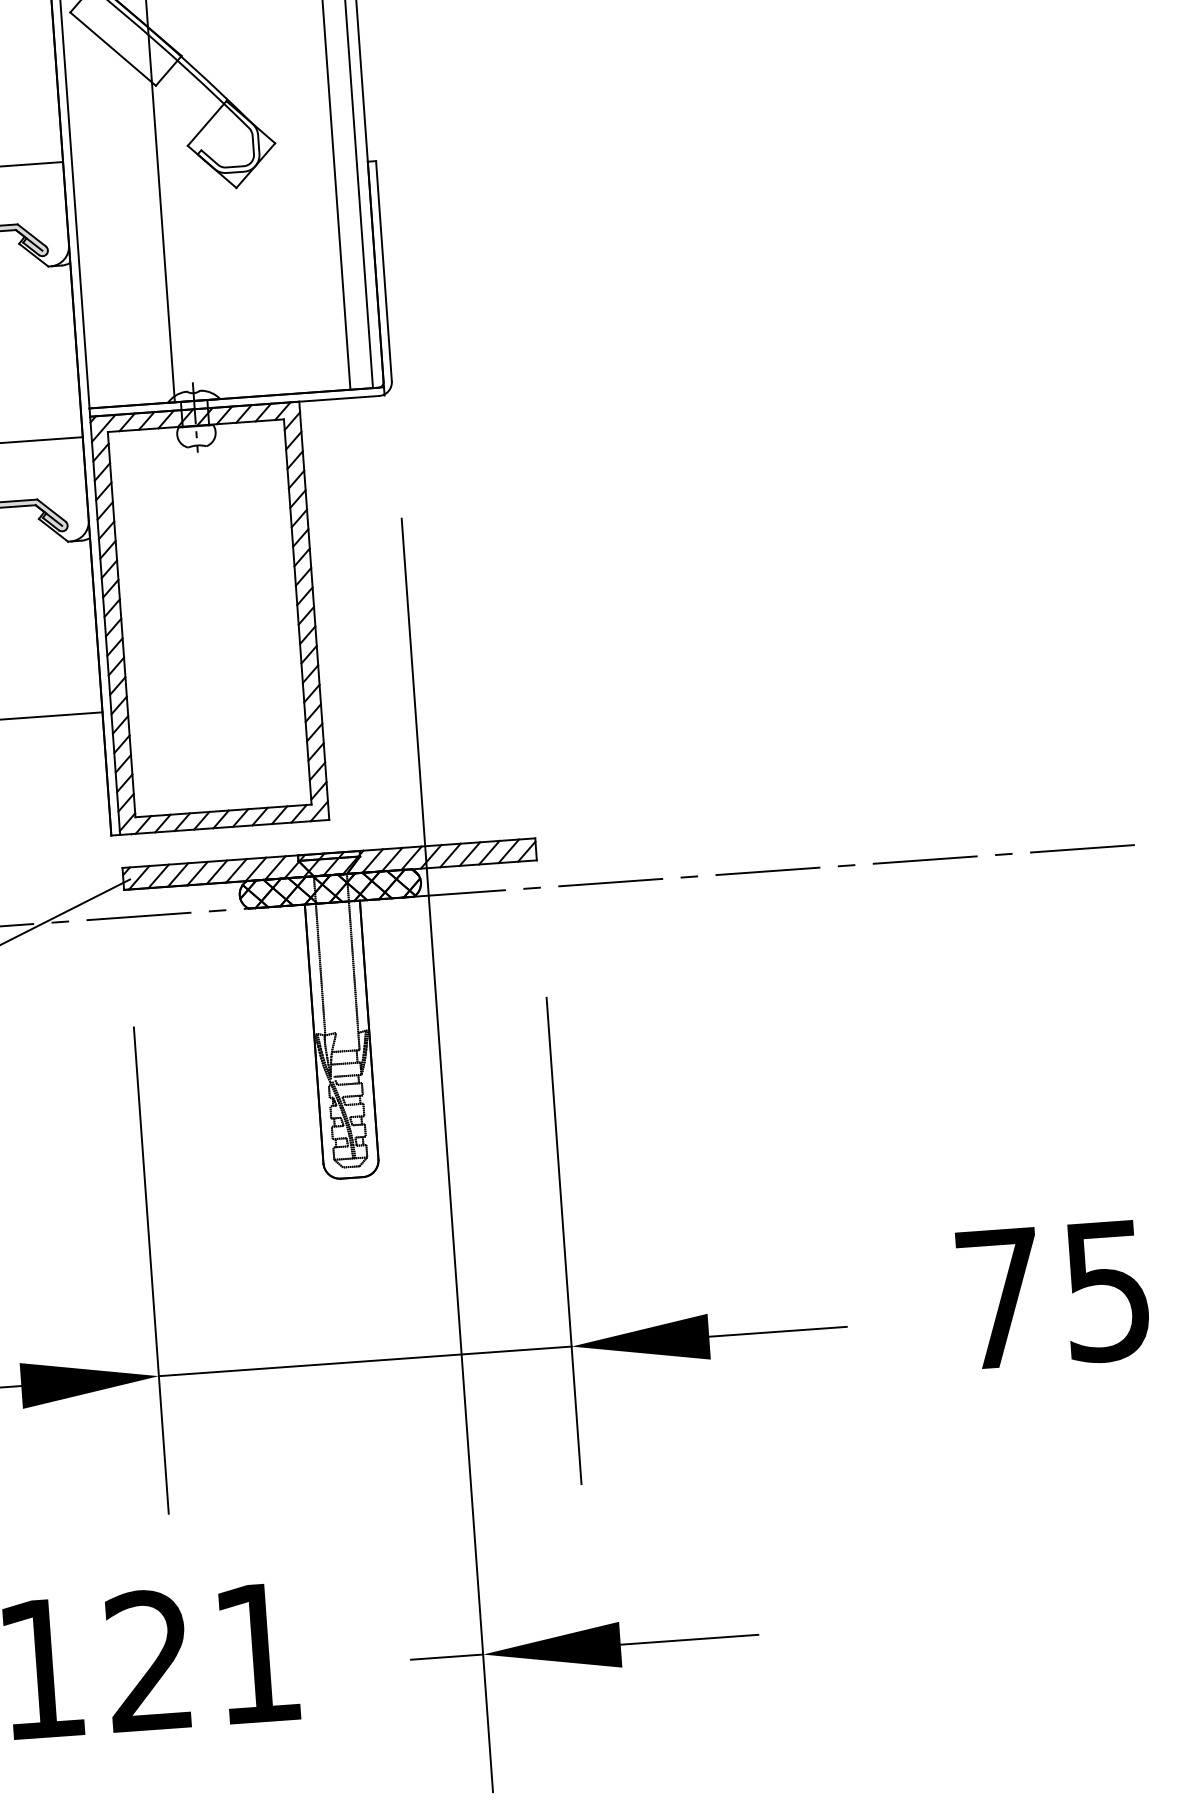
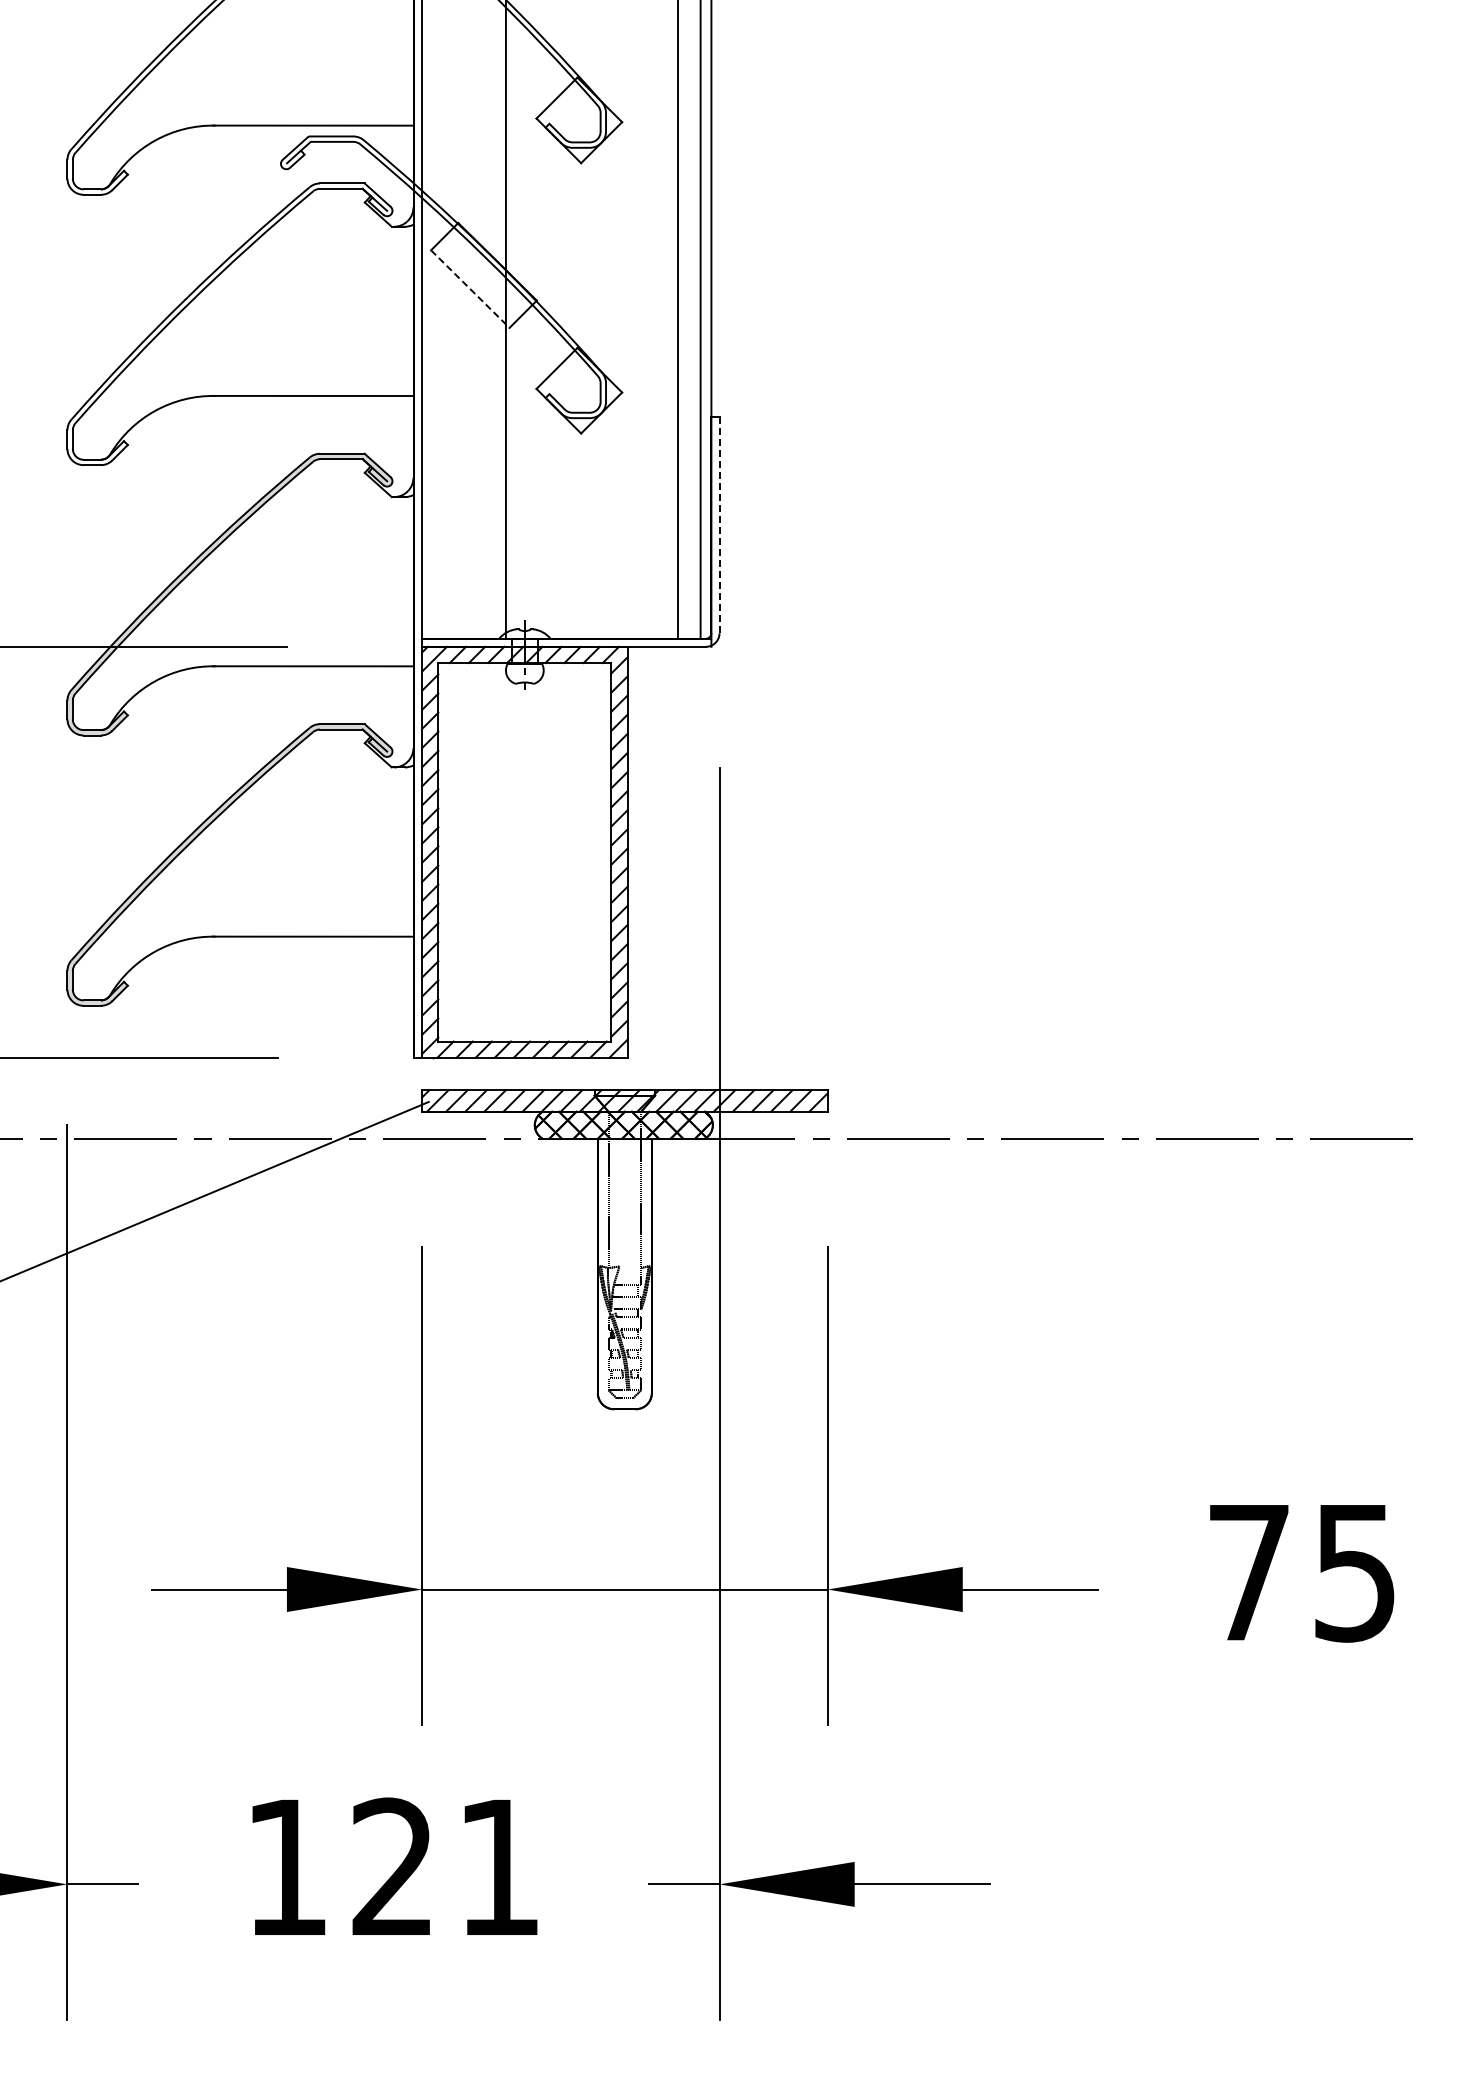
line: (113, 49) -> (470, 289), solid -> dashed
line: (383, 271) -> (719, 525), solid -> dashed

